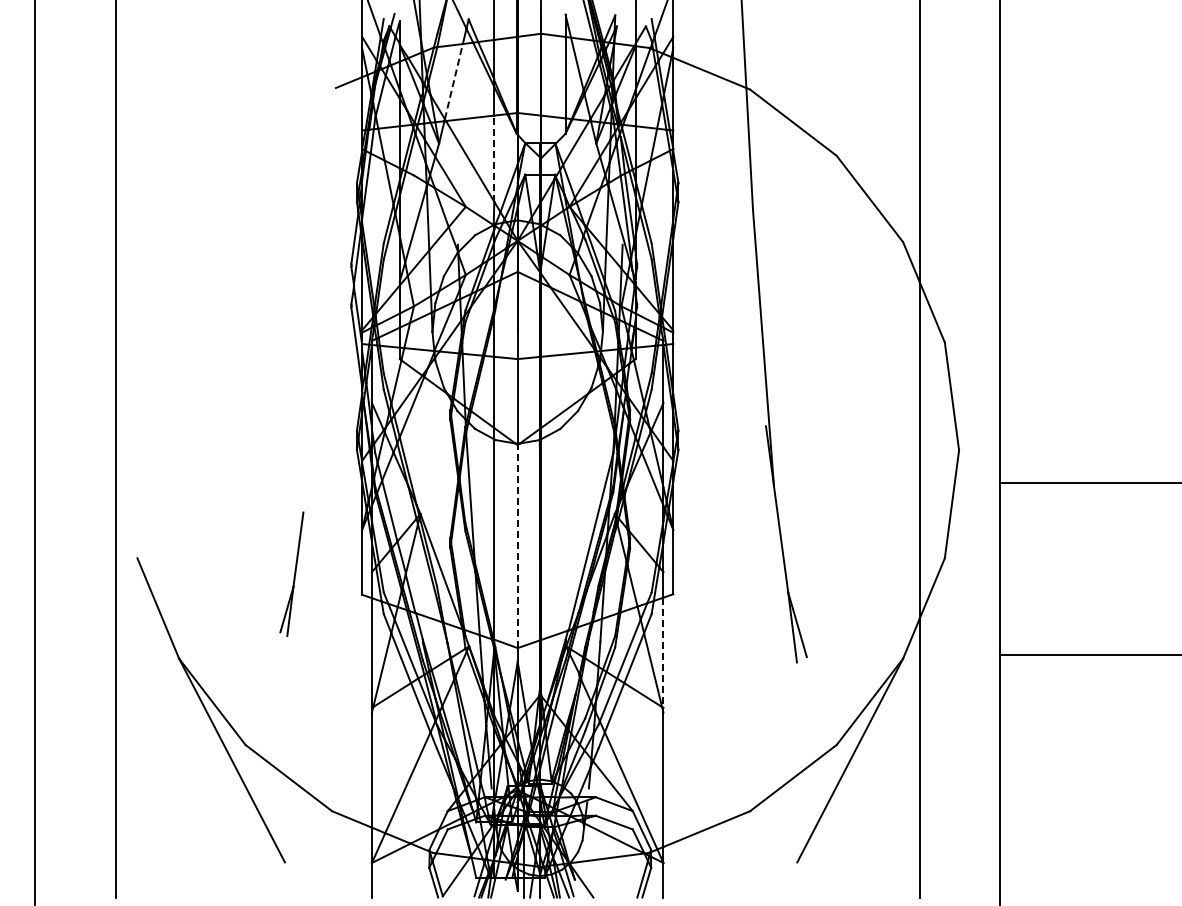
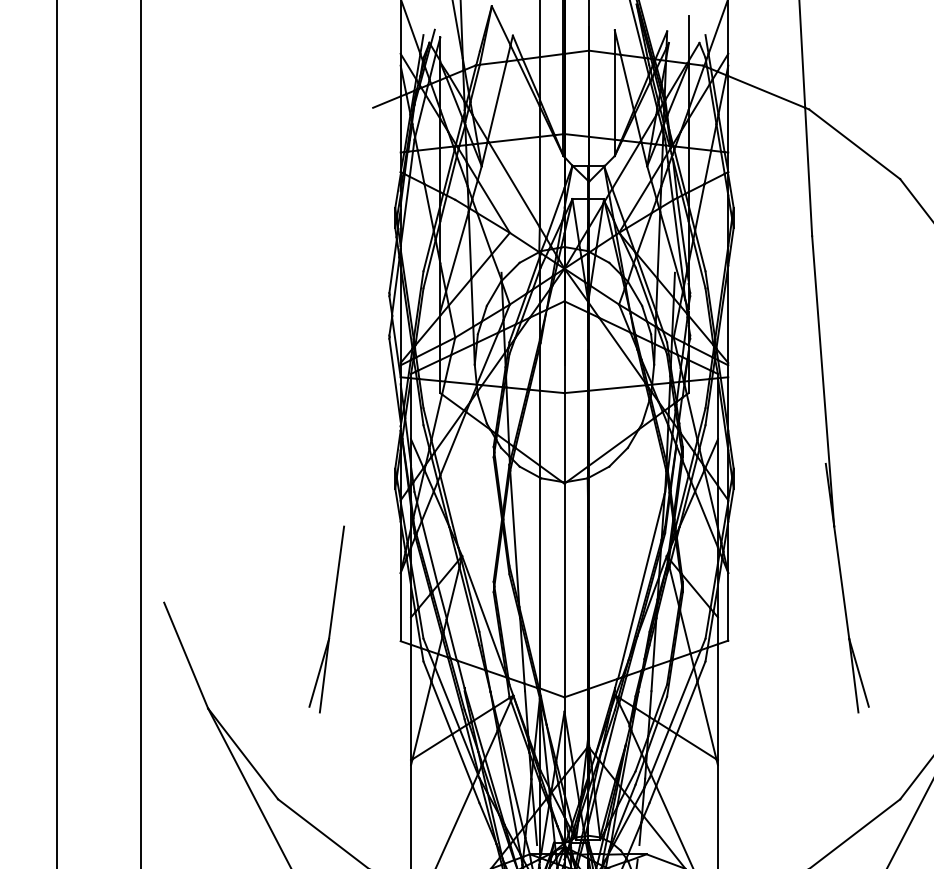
line: (453, 81) -> (496, 100), dashed -> solid
line: (494, 158) -> (540, 181), dashed -> solid
line: (517, 546) -> (564, 590), dashed -> solid
part: (291, 574) -> (326, 619), size x1.43
line: (663, 653) -> (717, 703), dashed -> solid

